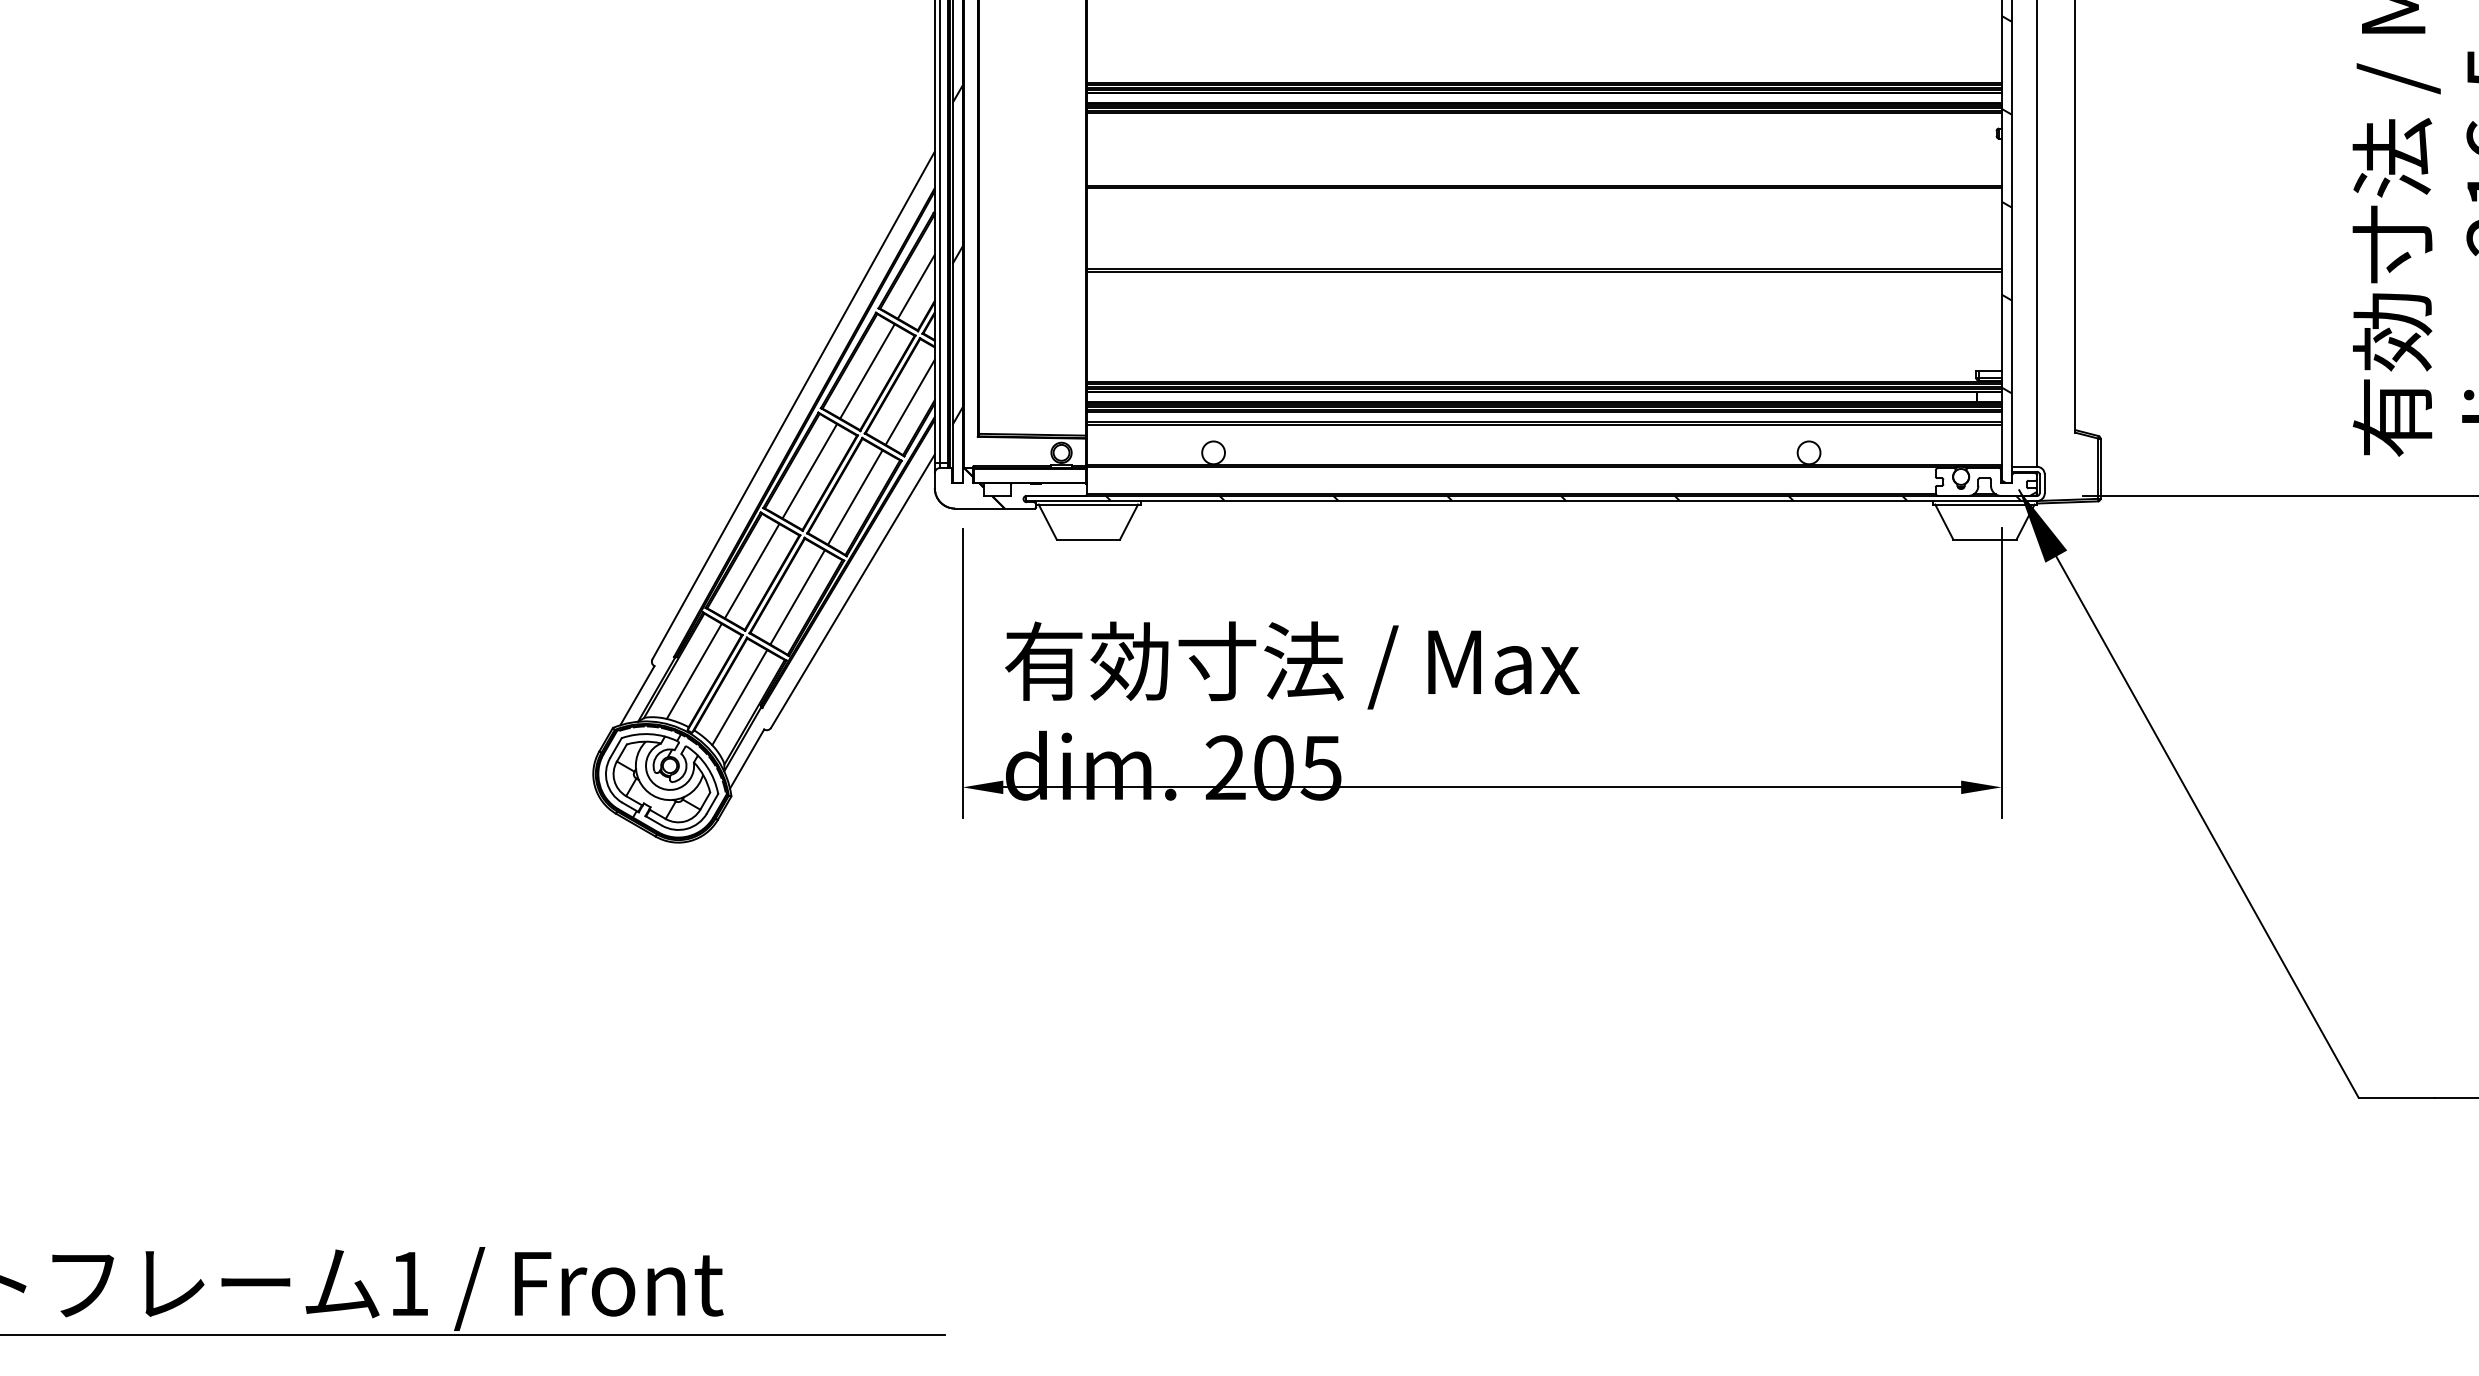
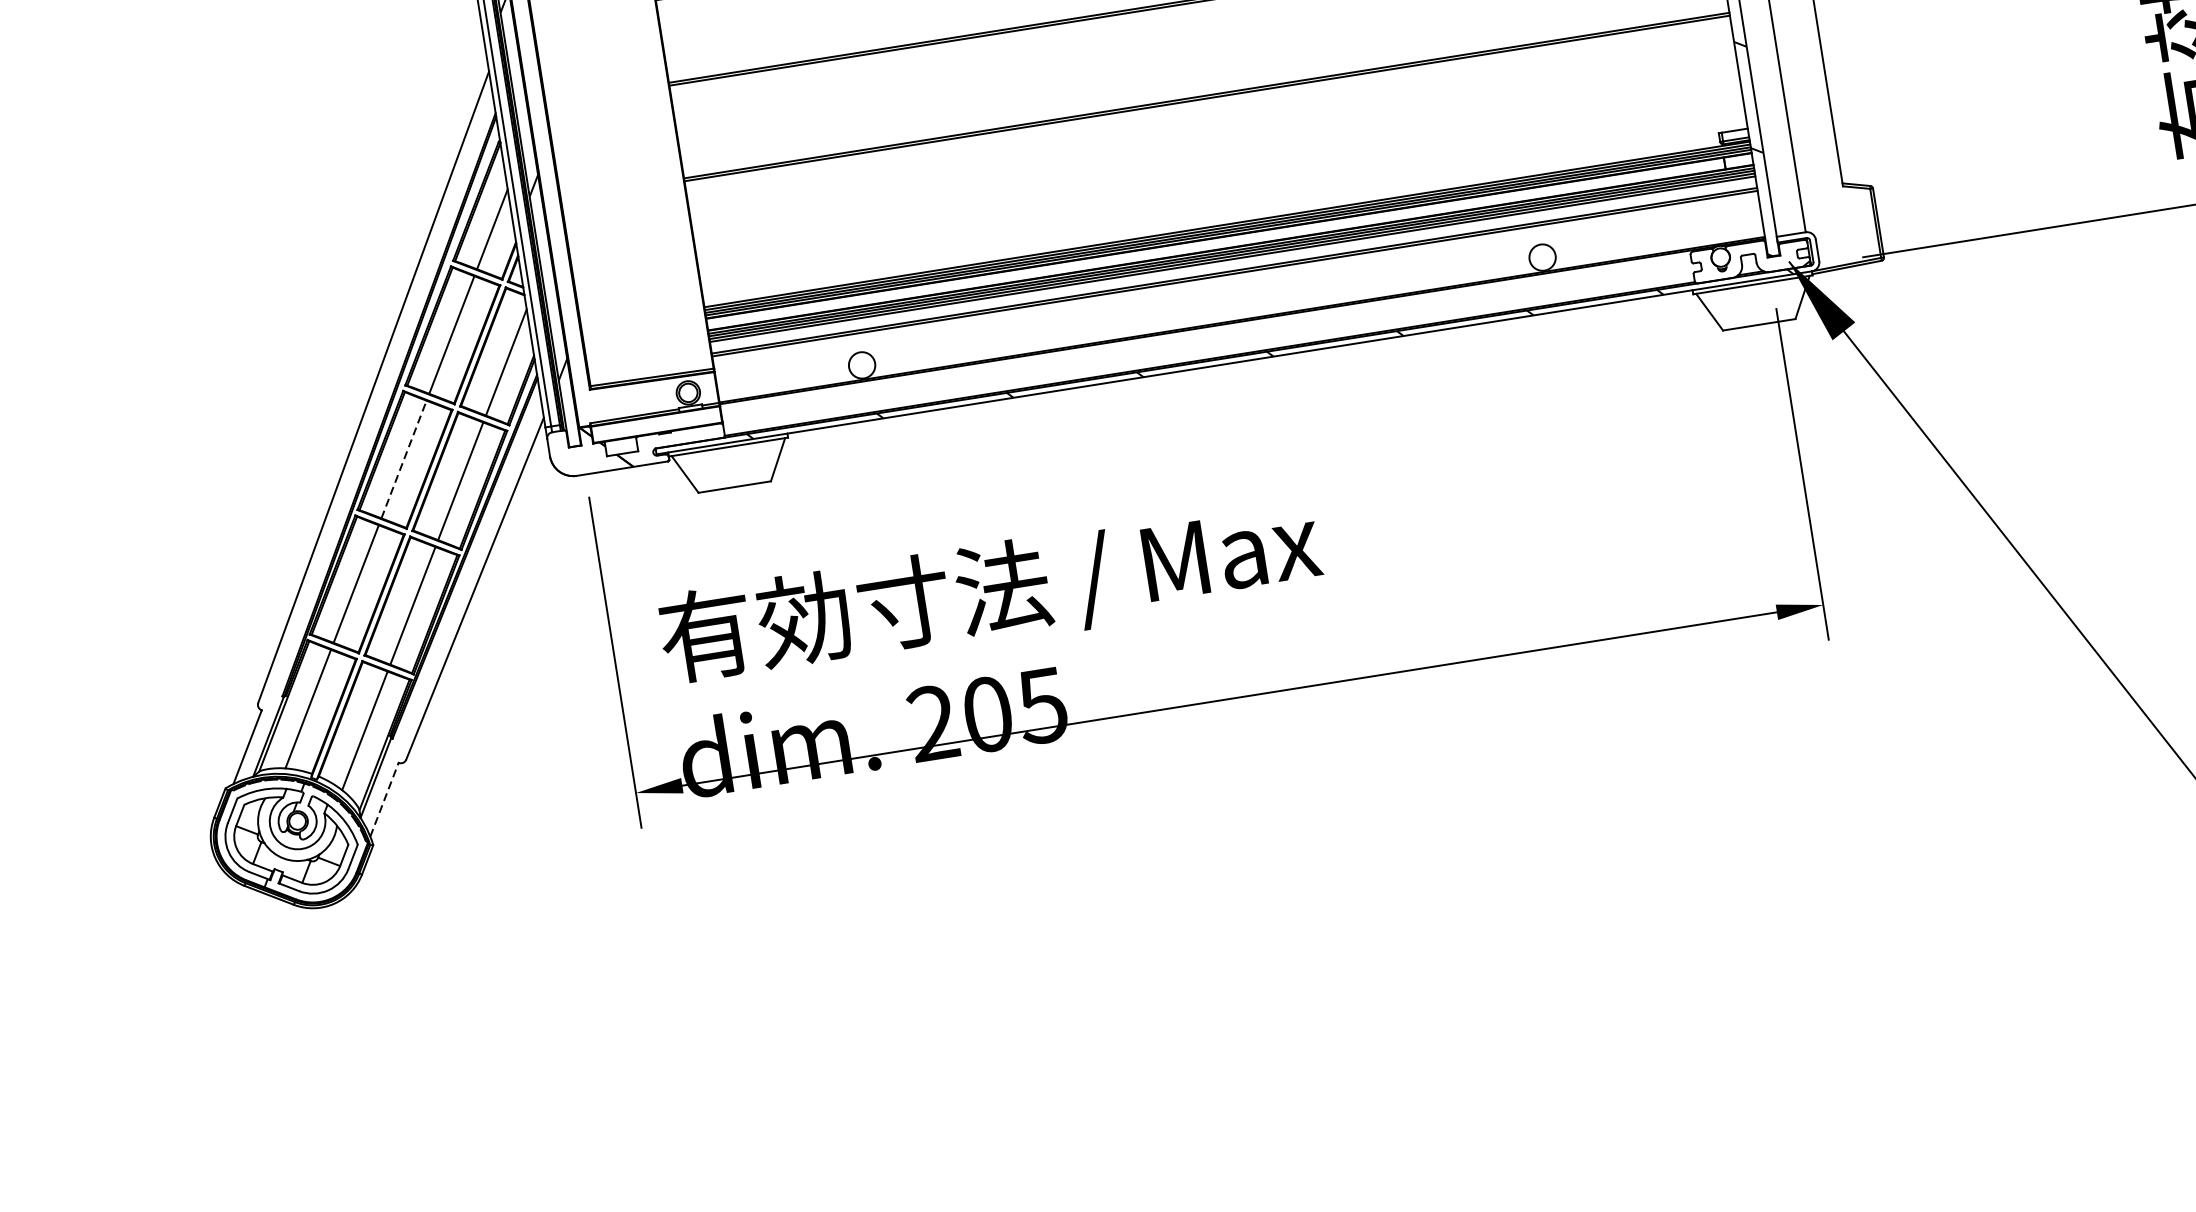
line: (810, 470) -> (404, 458), solid -> dashed
line: (747, 758) -> (384, 799), solid -> dashed

